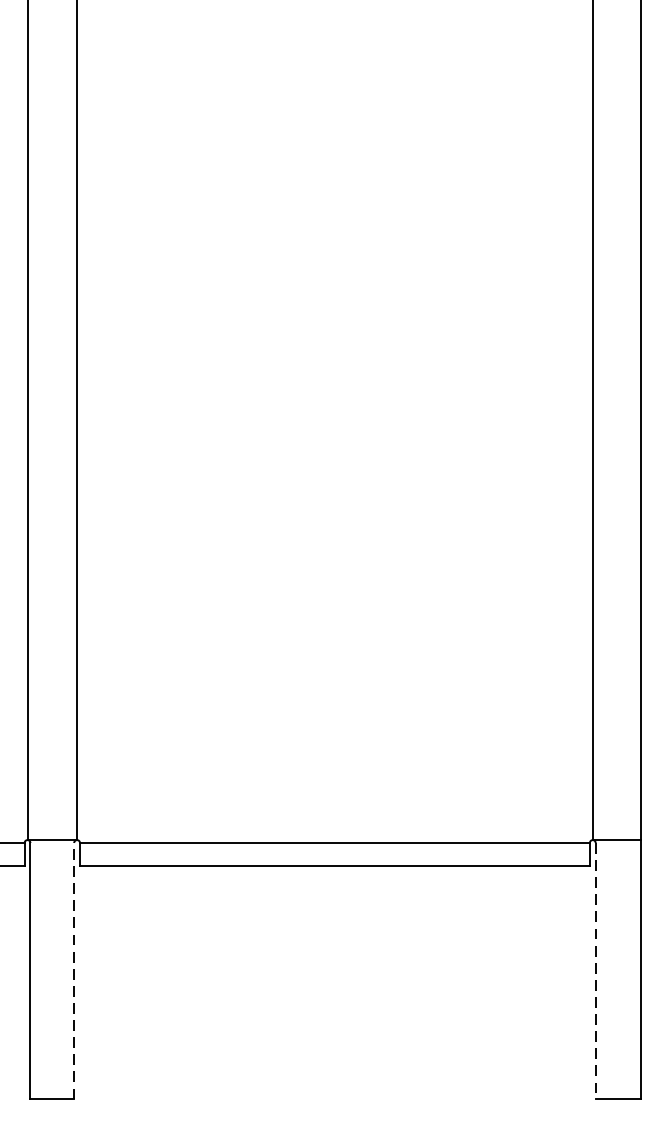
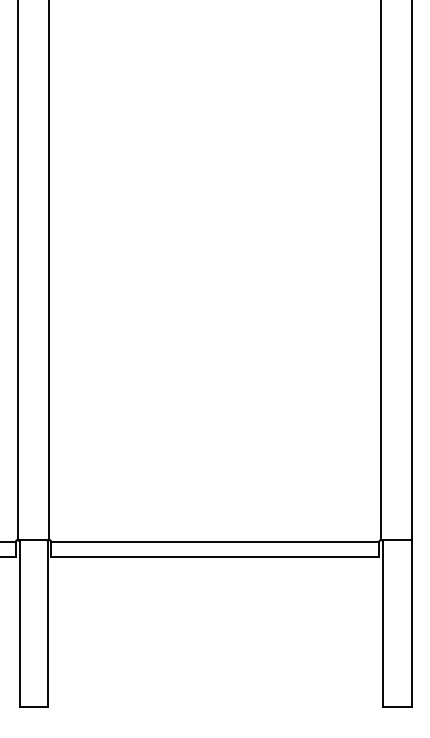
line: (74, 969) -> (47, 623), dashed -> solid
line: (594, 971) -> (382, 624), dashed -> solid

